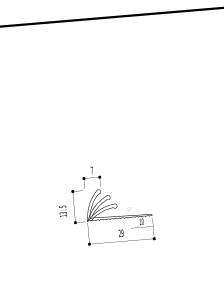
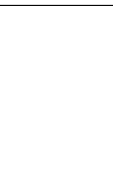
part: (104, 204) -> (47, 98), removed

